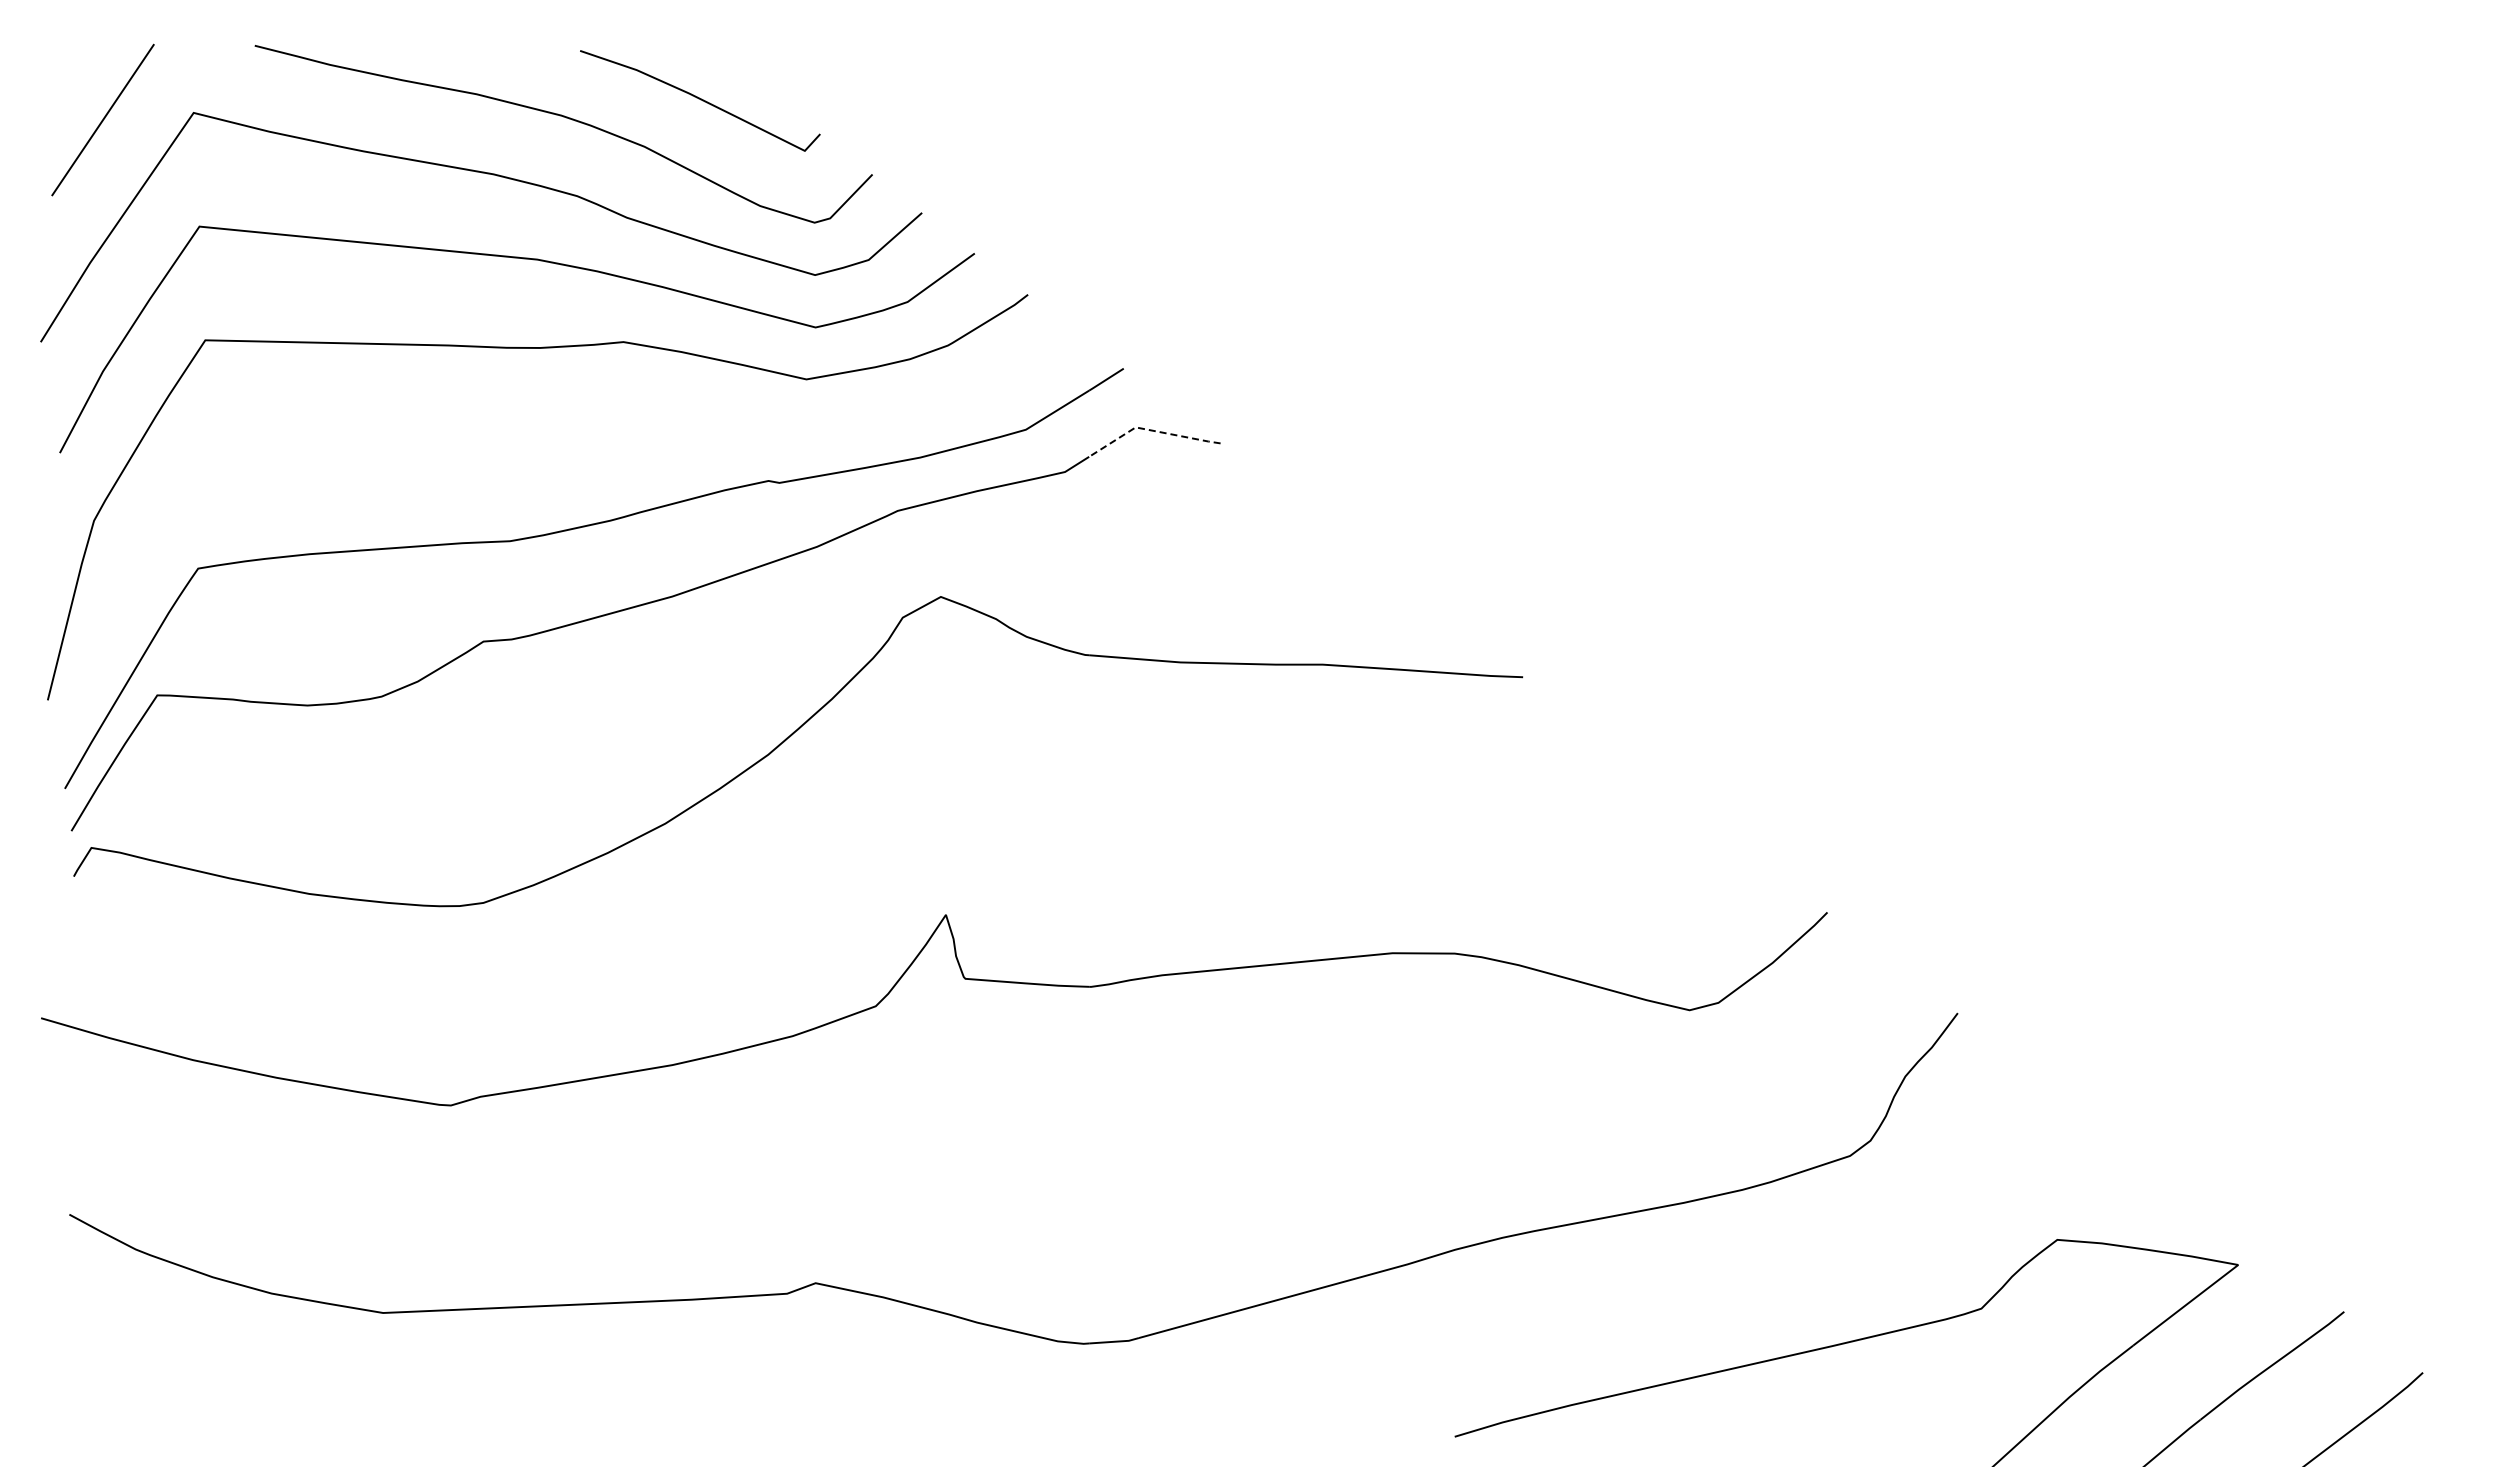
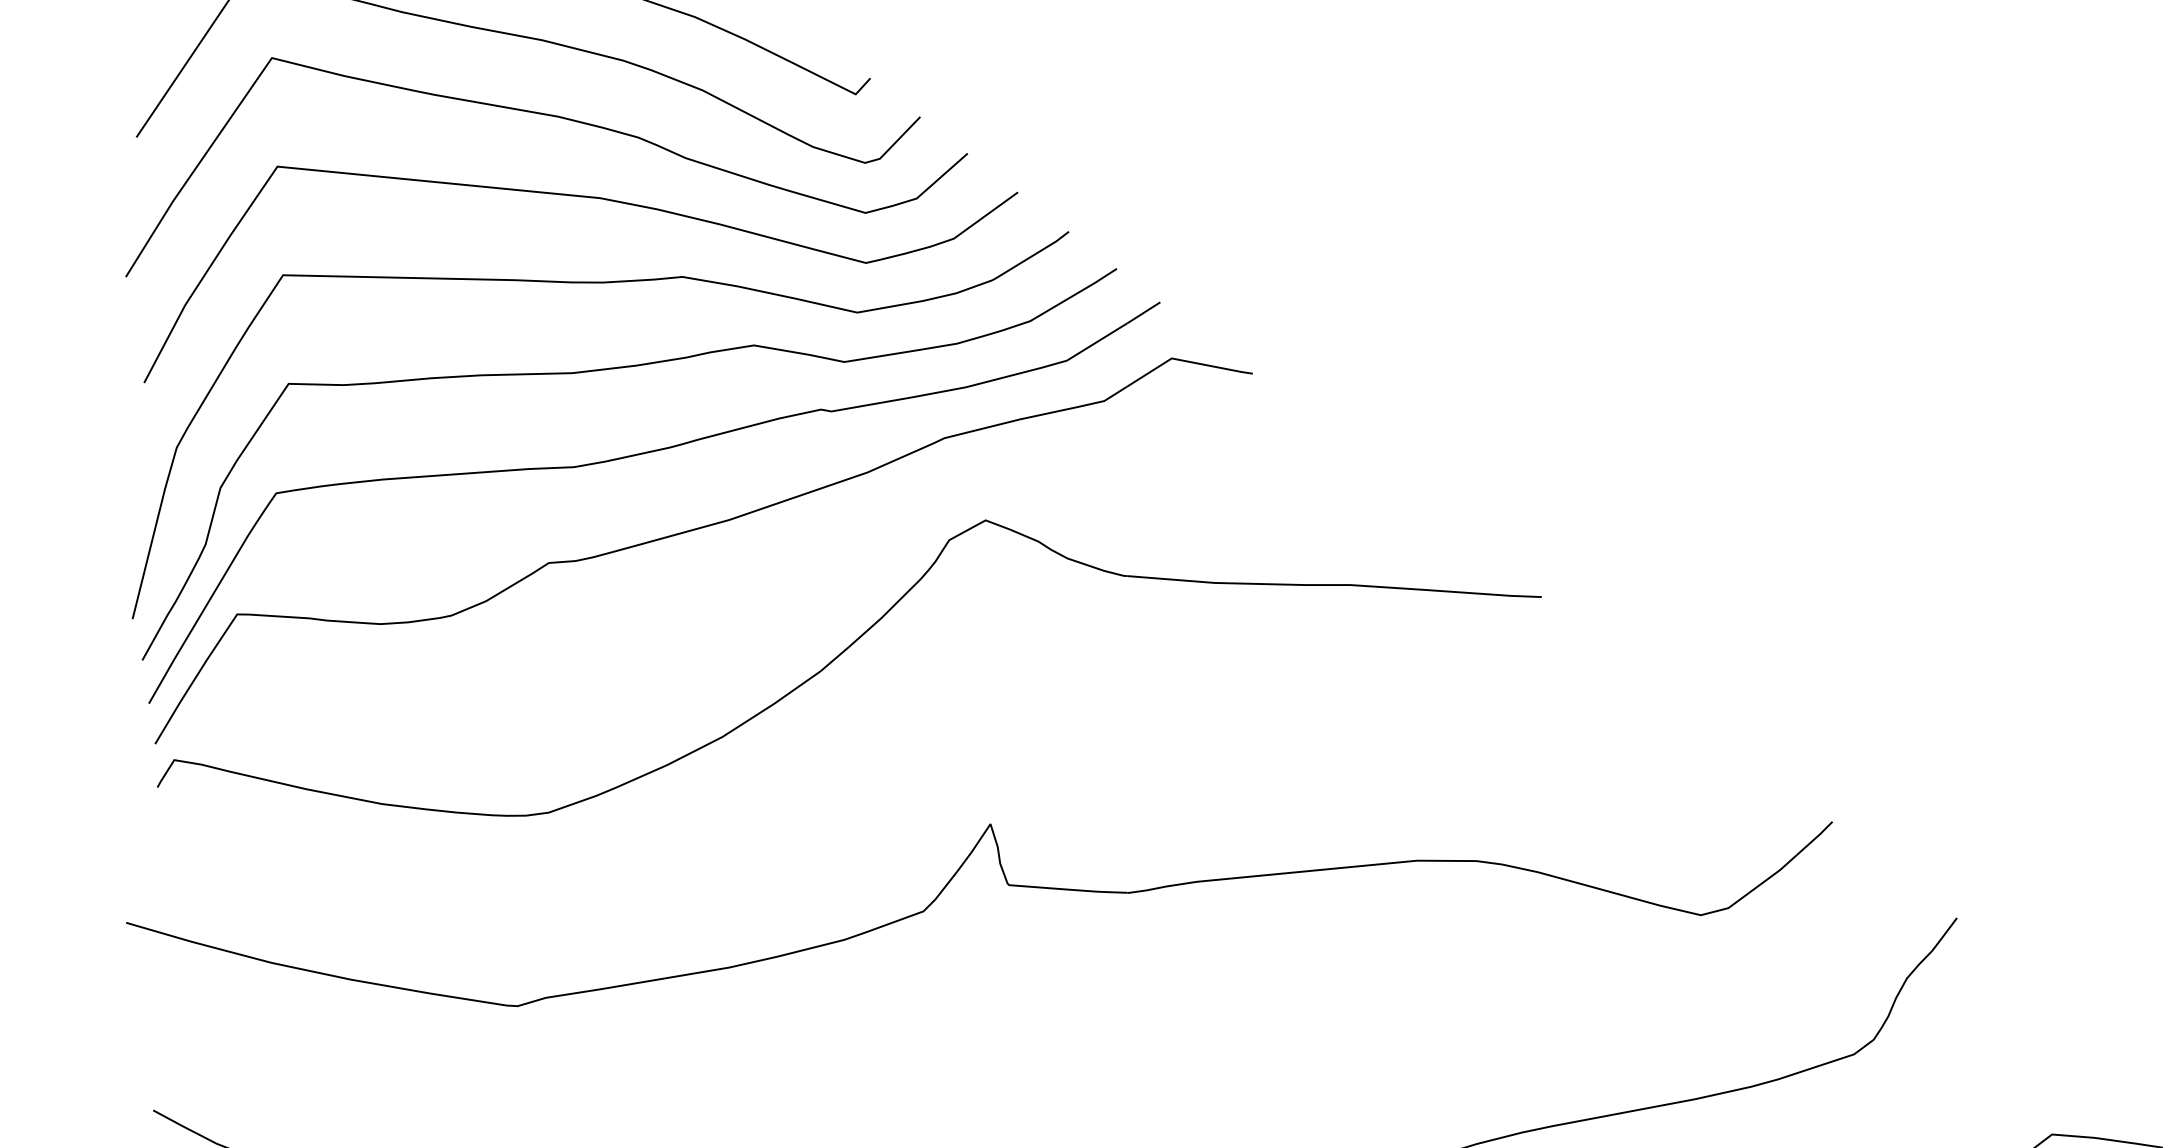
line: (1151, 430) -> (1186, 361), dashed -> solid
curve: (555, 438) -> (617, 369), added

